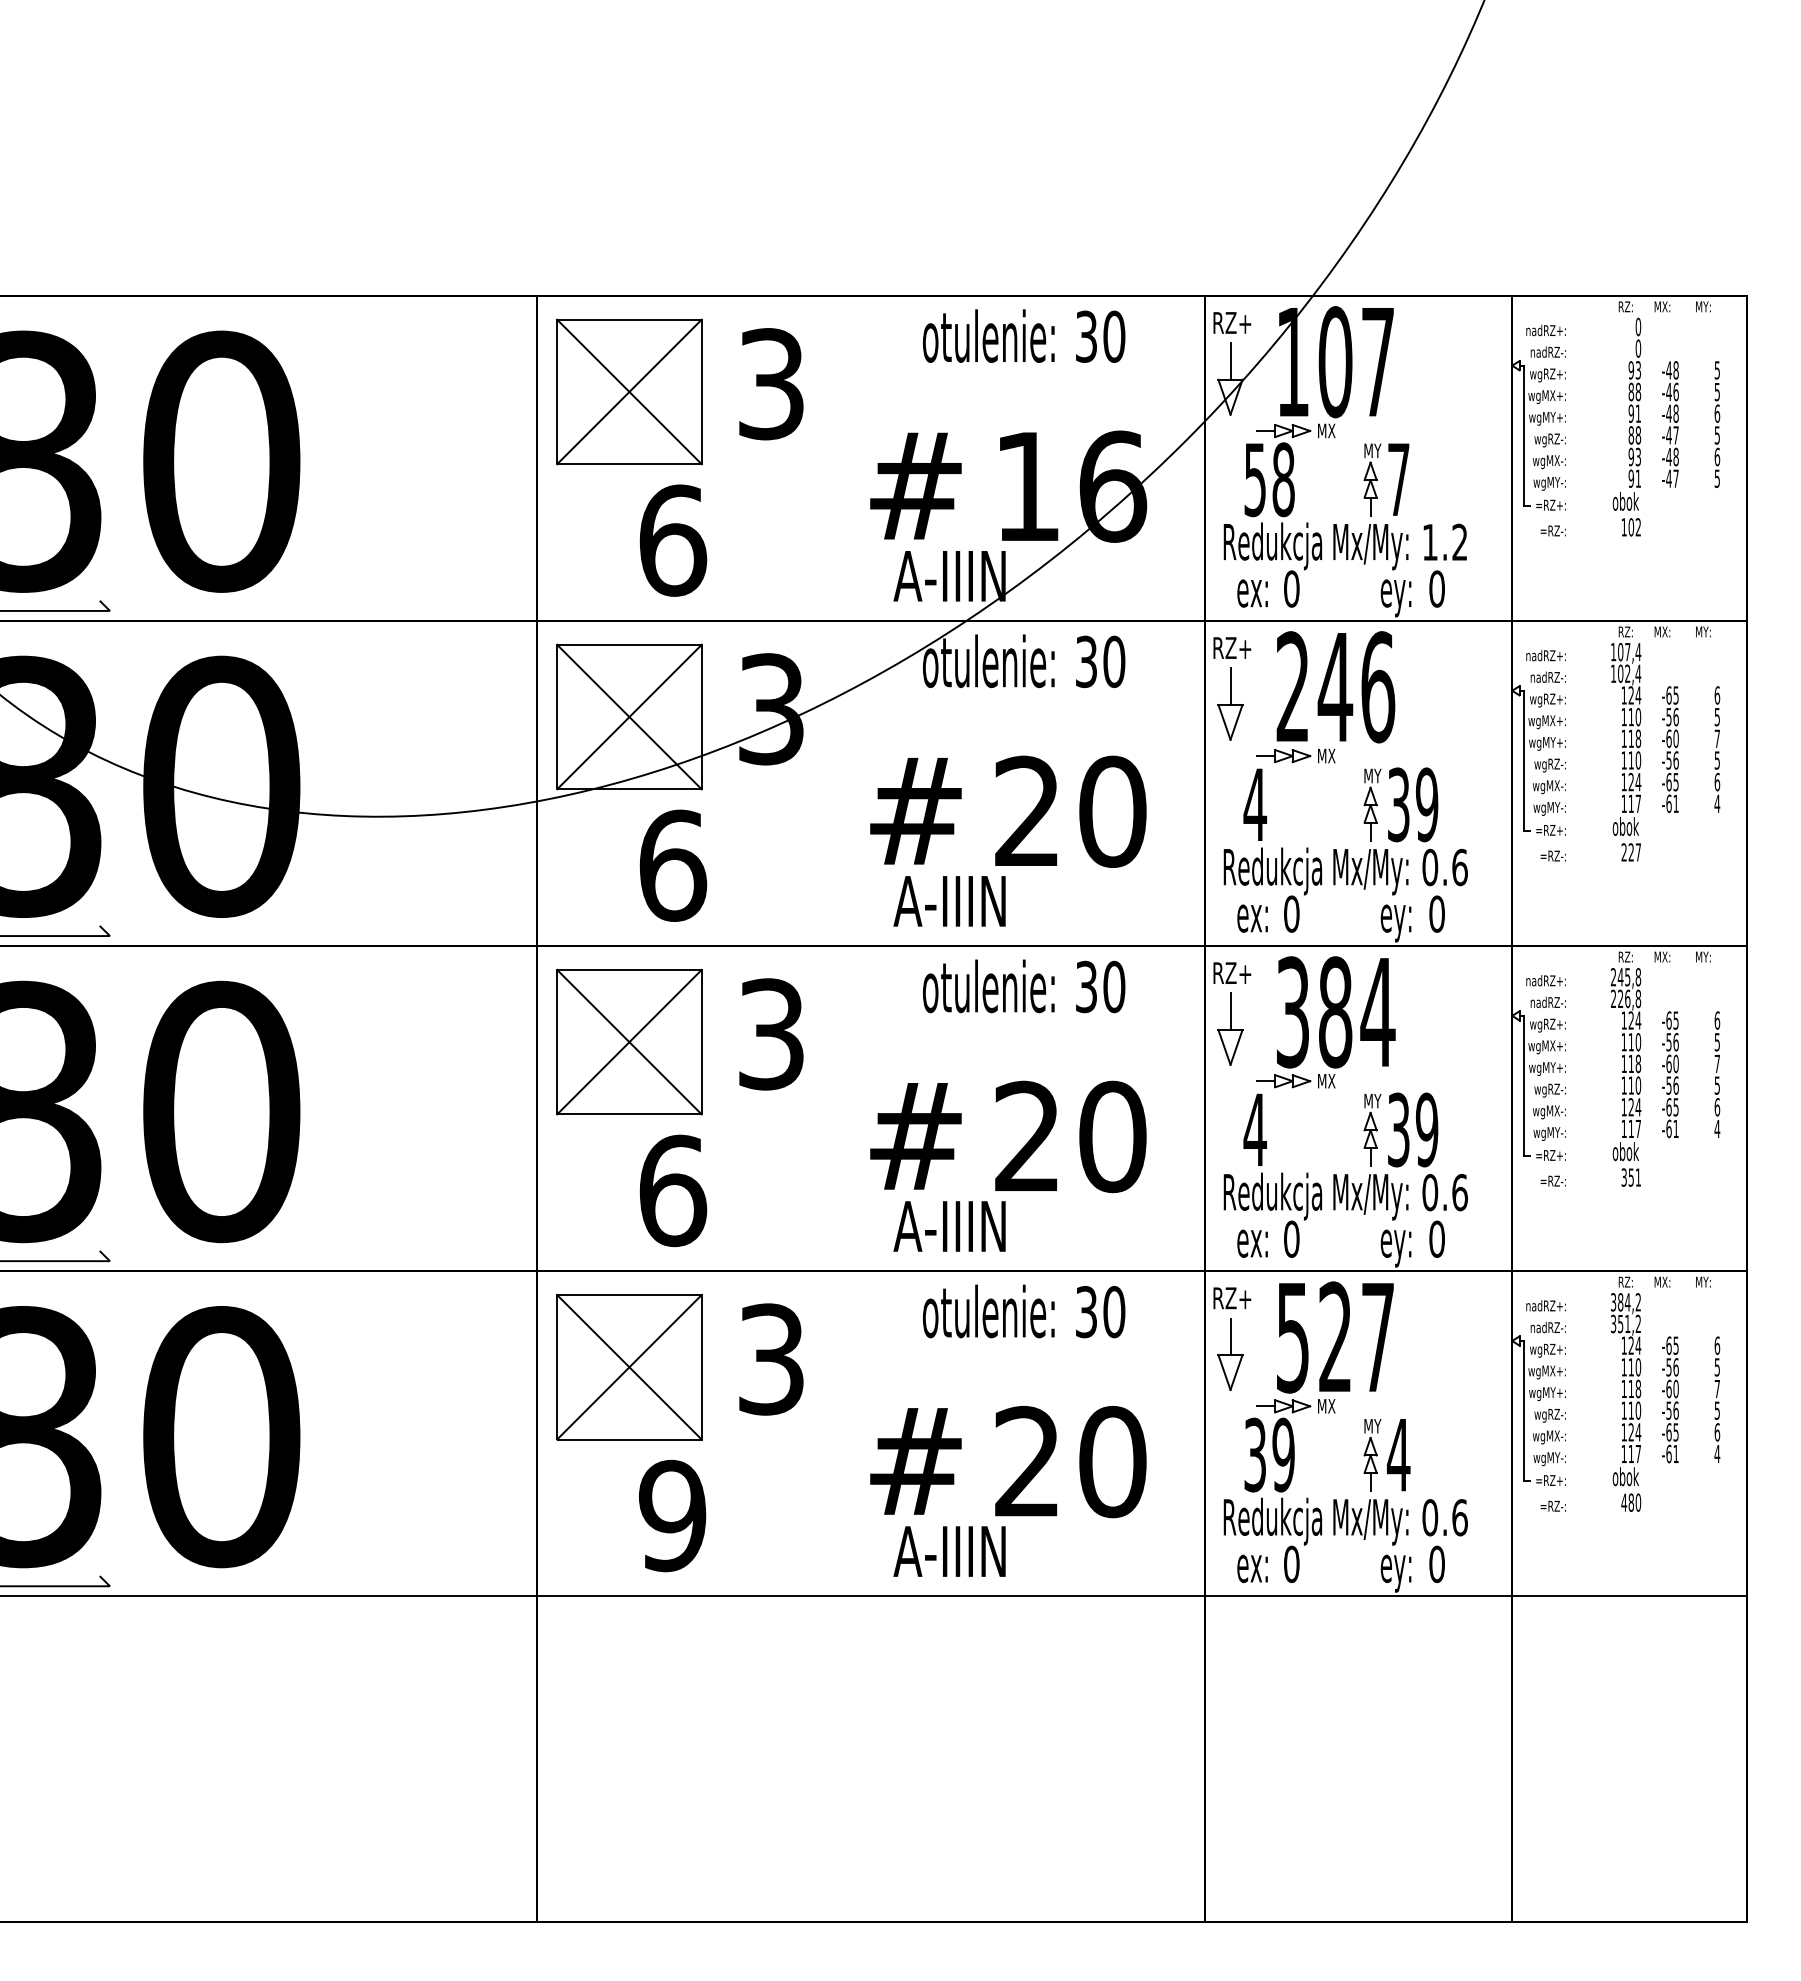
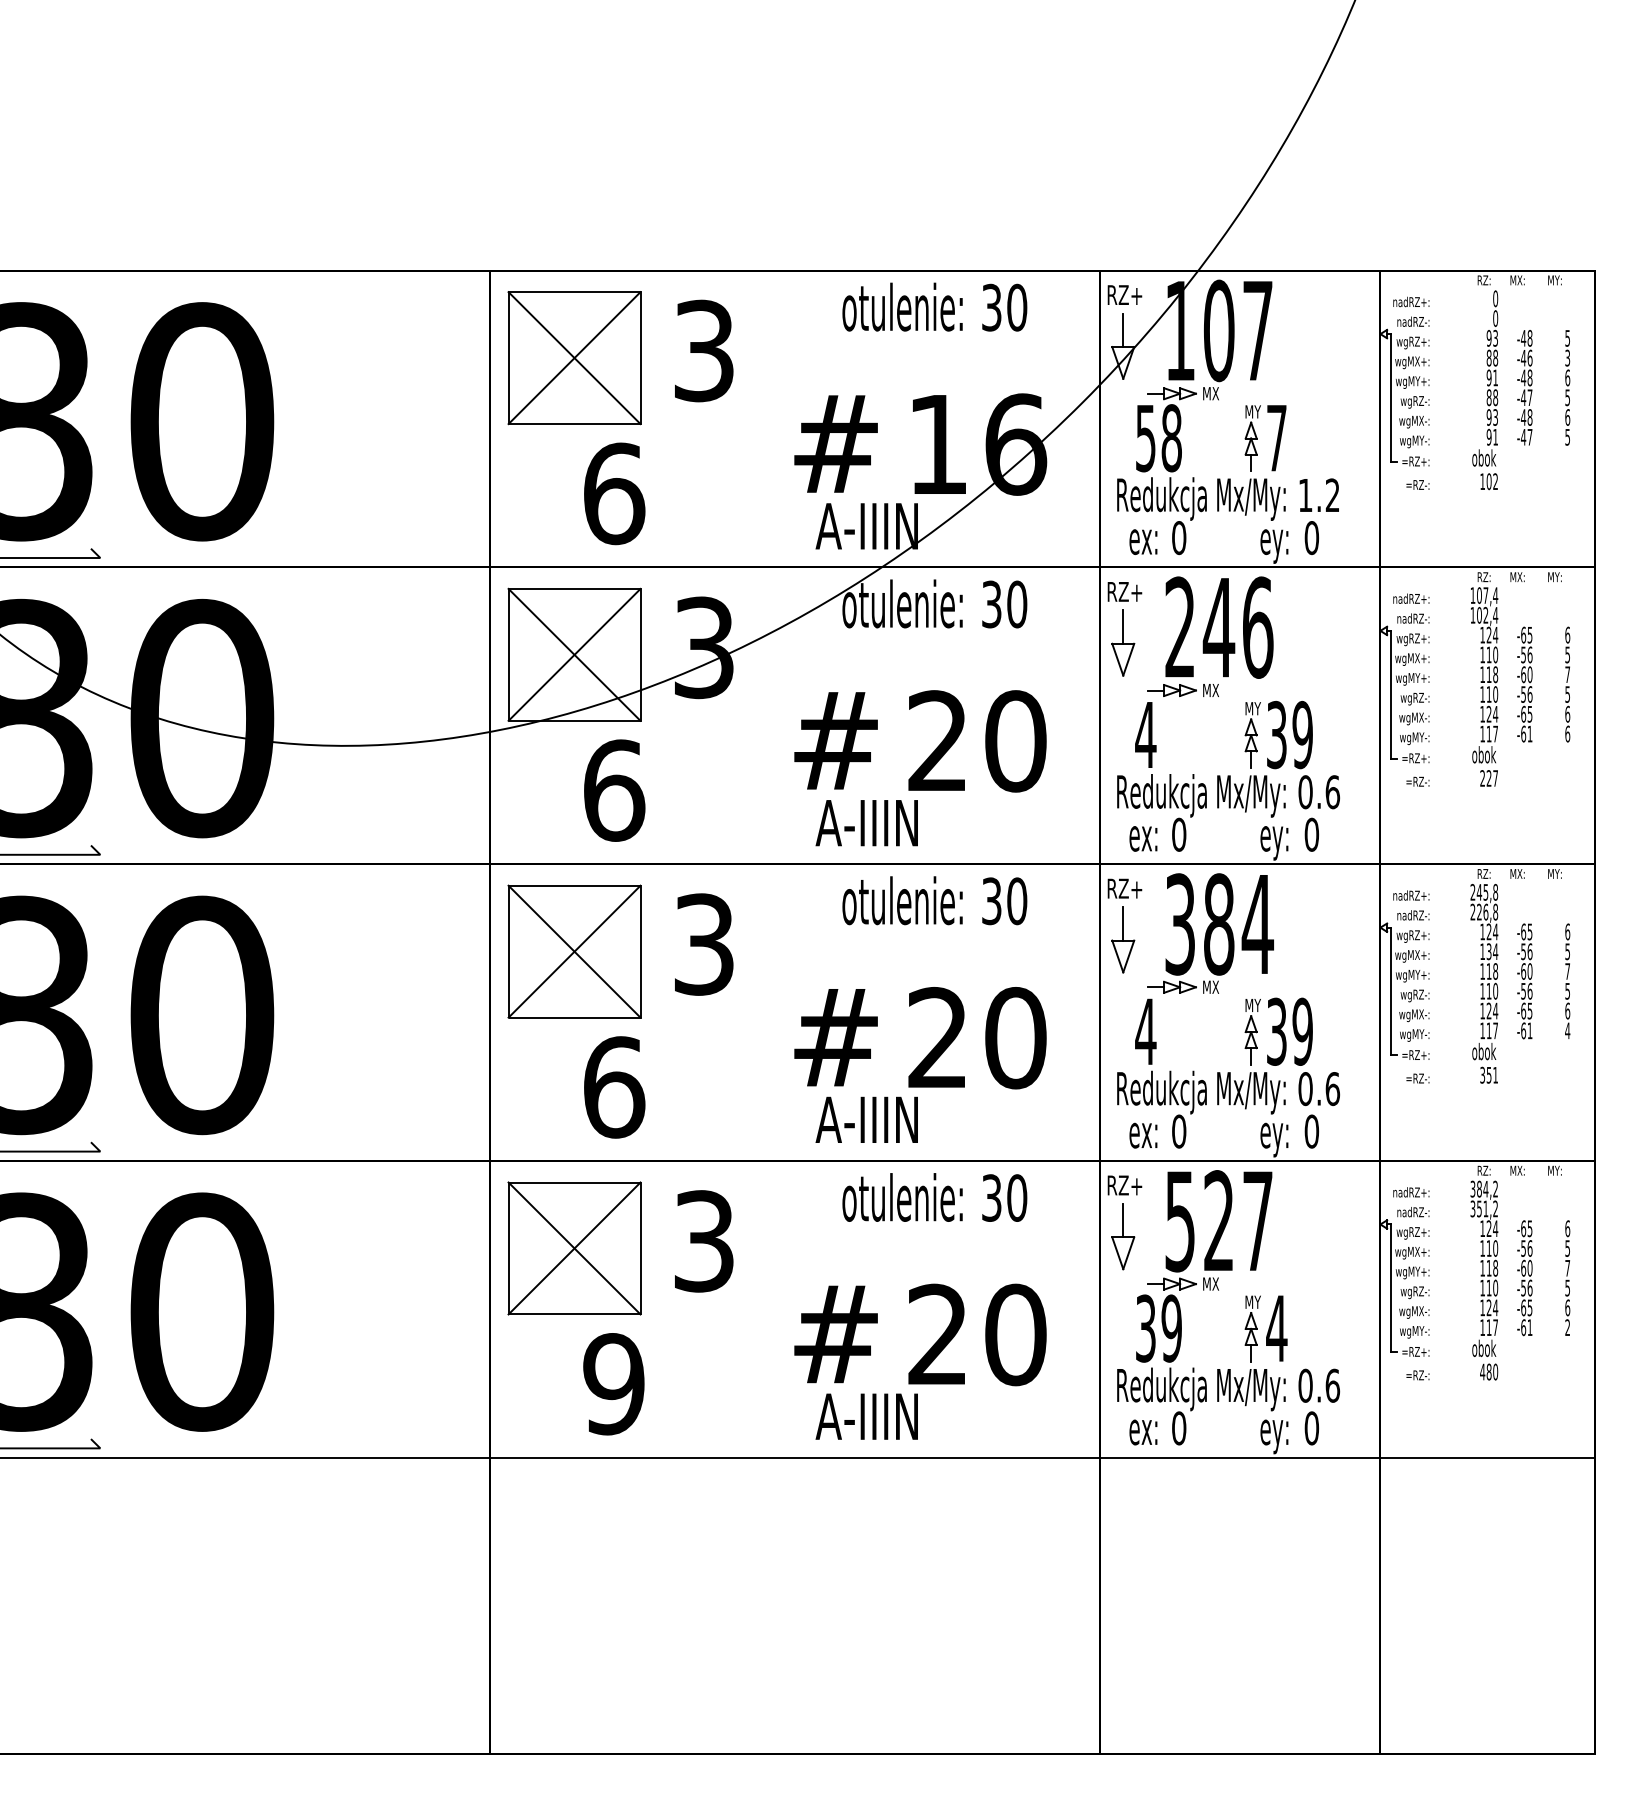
text: (1717, 391) -> (1567, 357), 5 -> 3
text: (1717, 803) -> (1567, 733), 4 -> 6
text: (1634, 1042) -> (1492, 951), 110 -> 134
text: (1717, 1453) -> (1567, 1327), 4 -> 2

